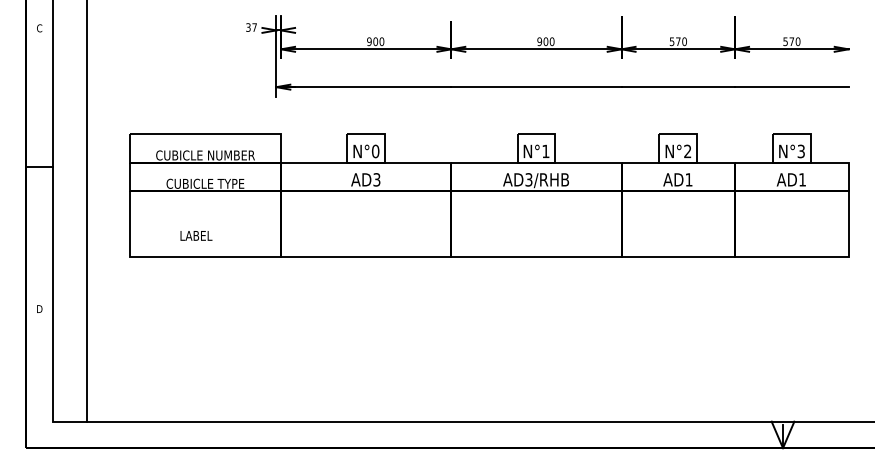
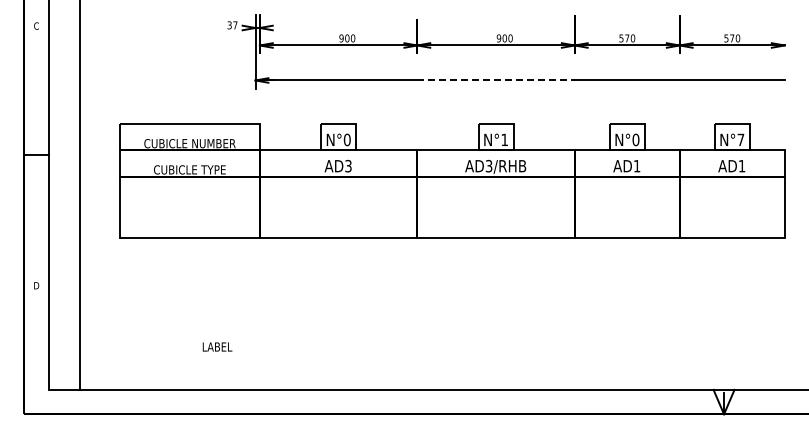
line: (536, 87) -> (496, 80), solid -> dashed
text: (687, 150) -> (635, 139), N°2 -> N°0
text: (800, 150) -> (740, 139), N°3 -> N°7
text: (196, 235) -> (217, 346), moved

